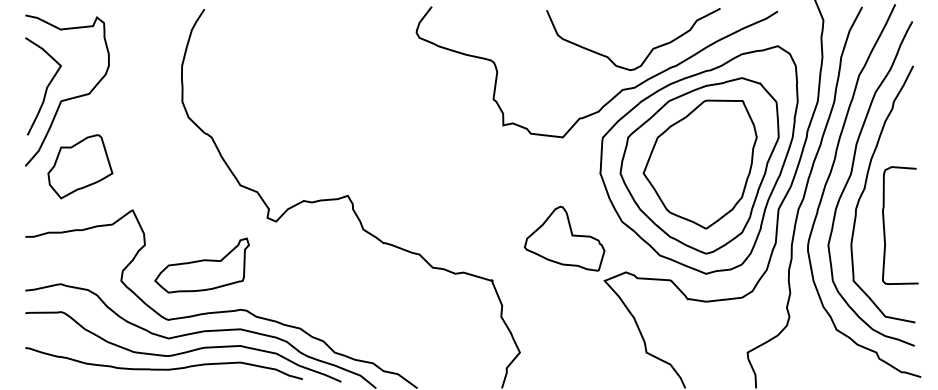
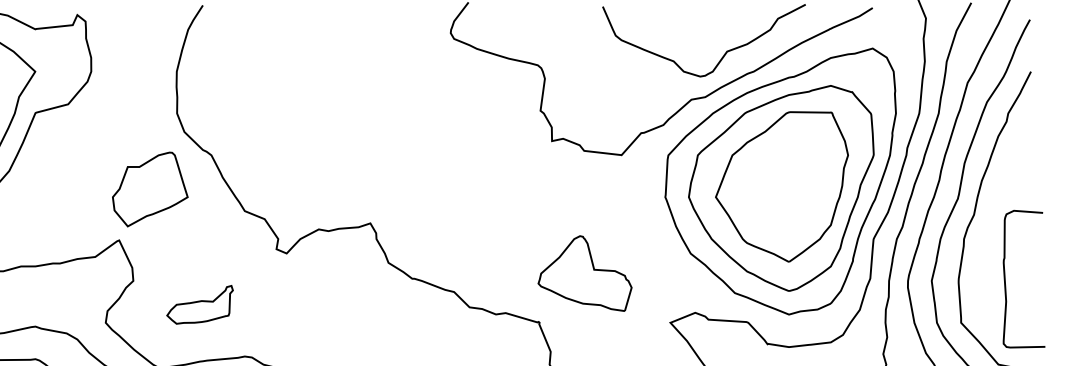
part: (80, 166) -> (150, 189), moved
curve: (885, 230) -> (1006, 284), moved
part: (564, 238) -> (584, 273), moved
part: (201, 265) -> (199, 304), size x0.6

